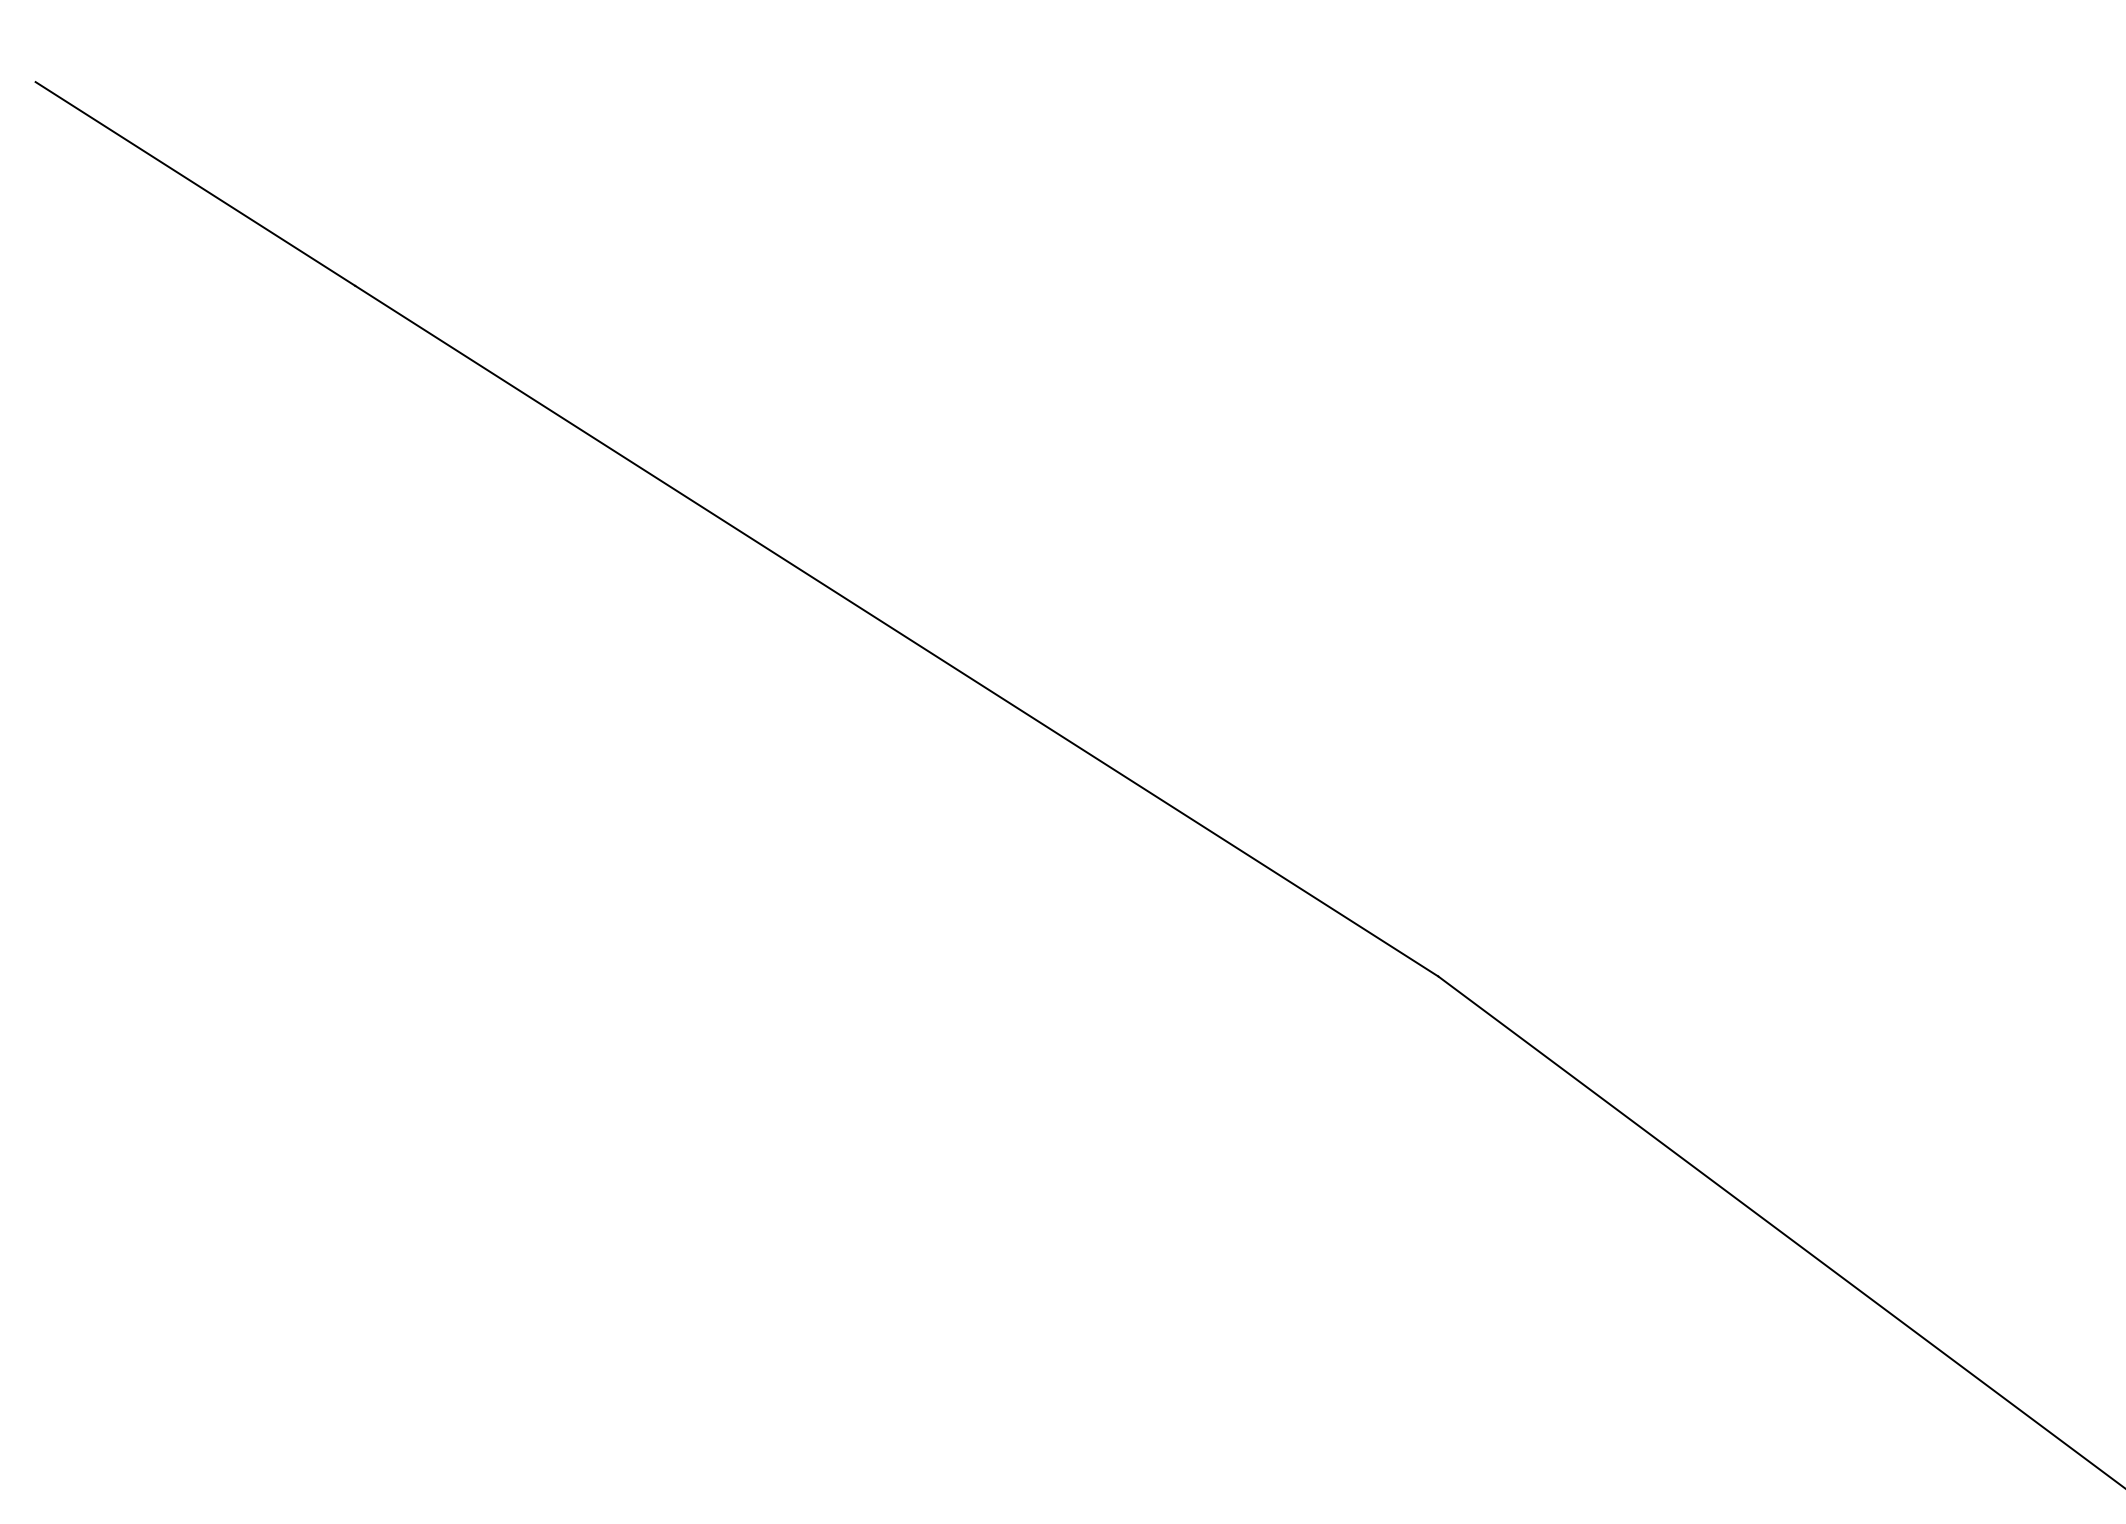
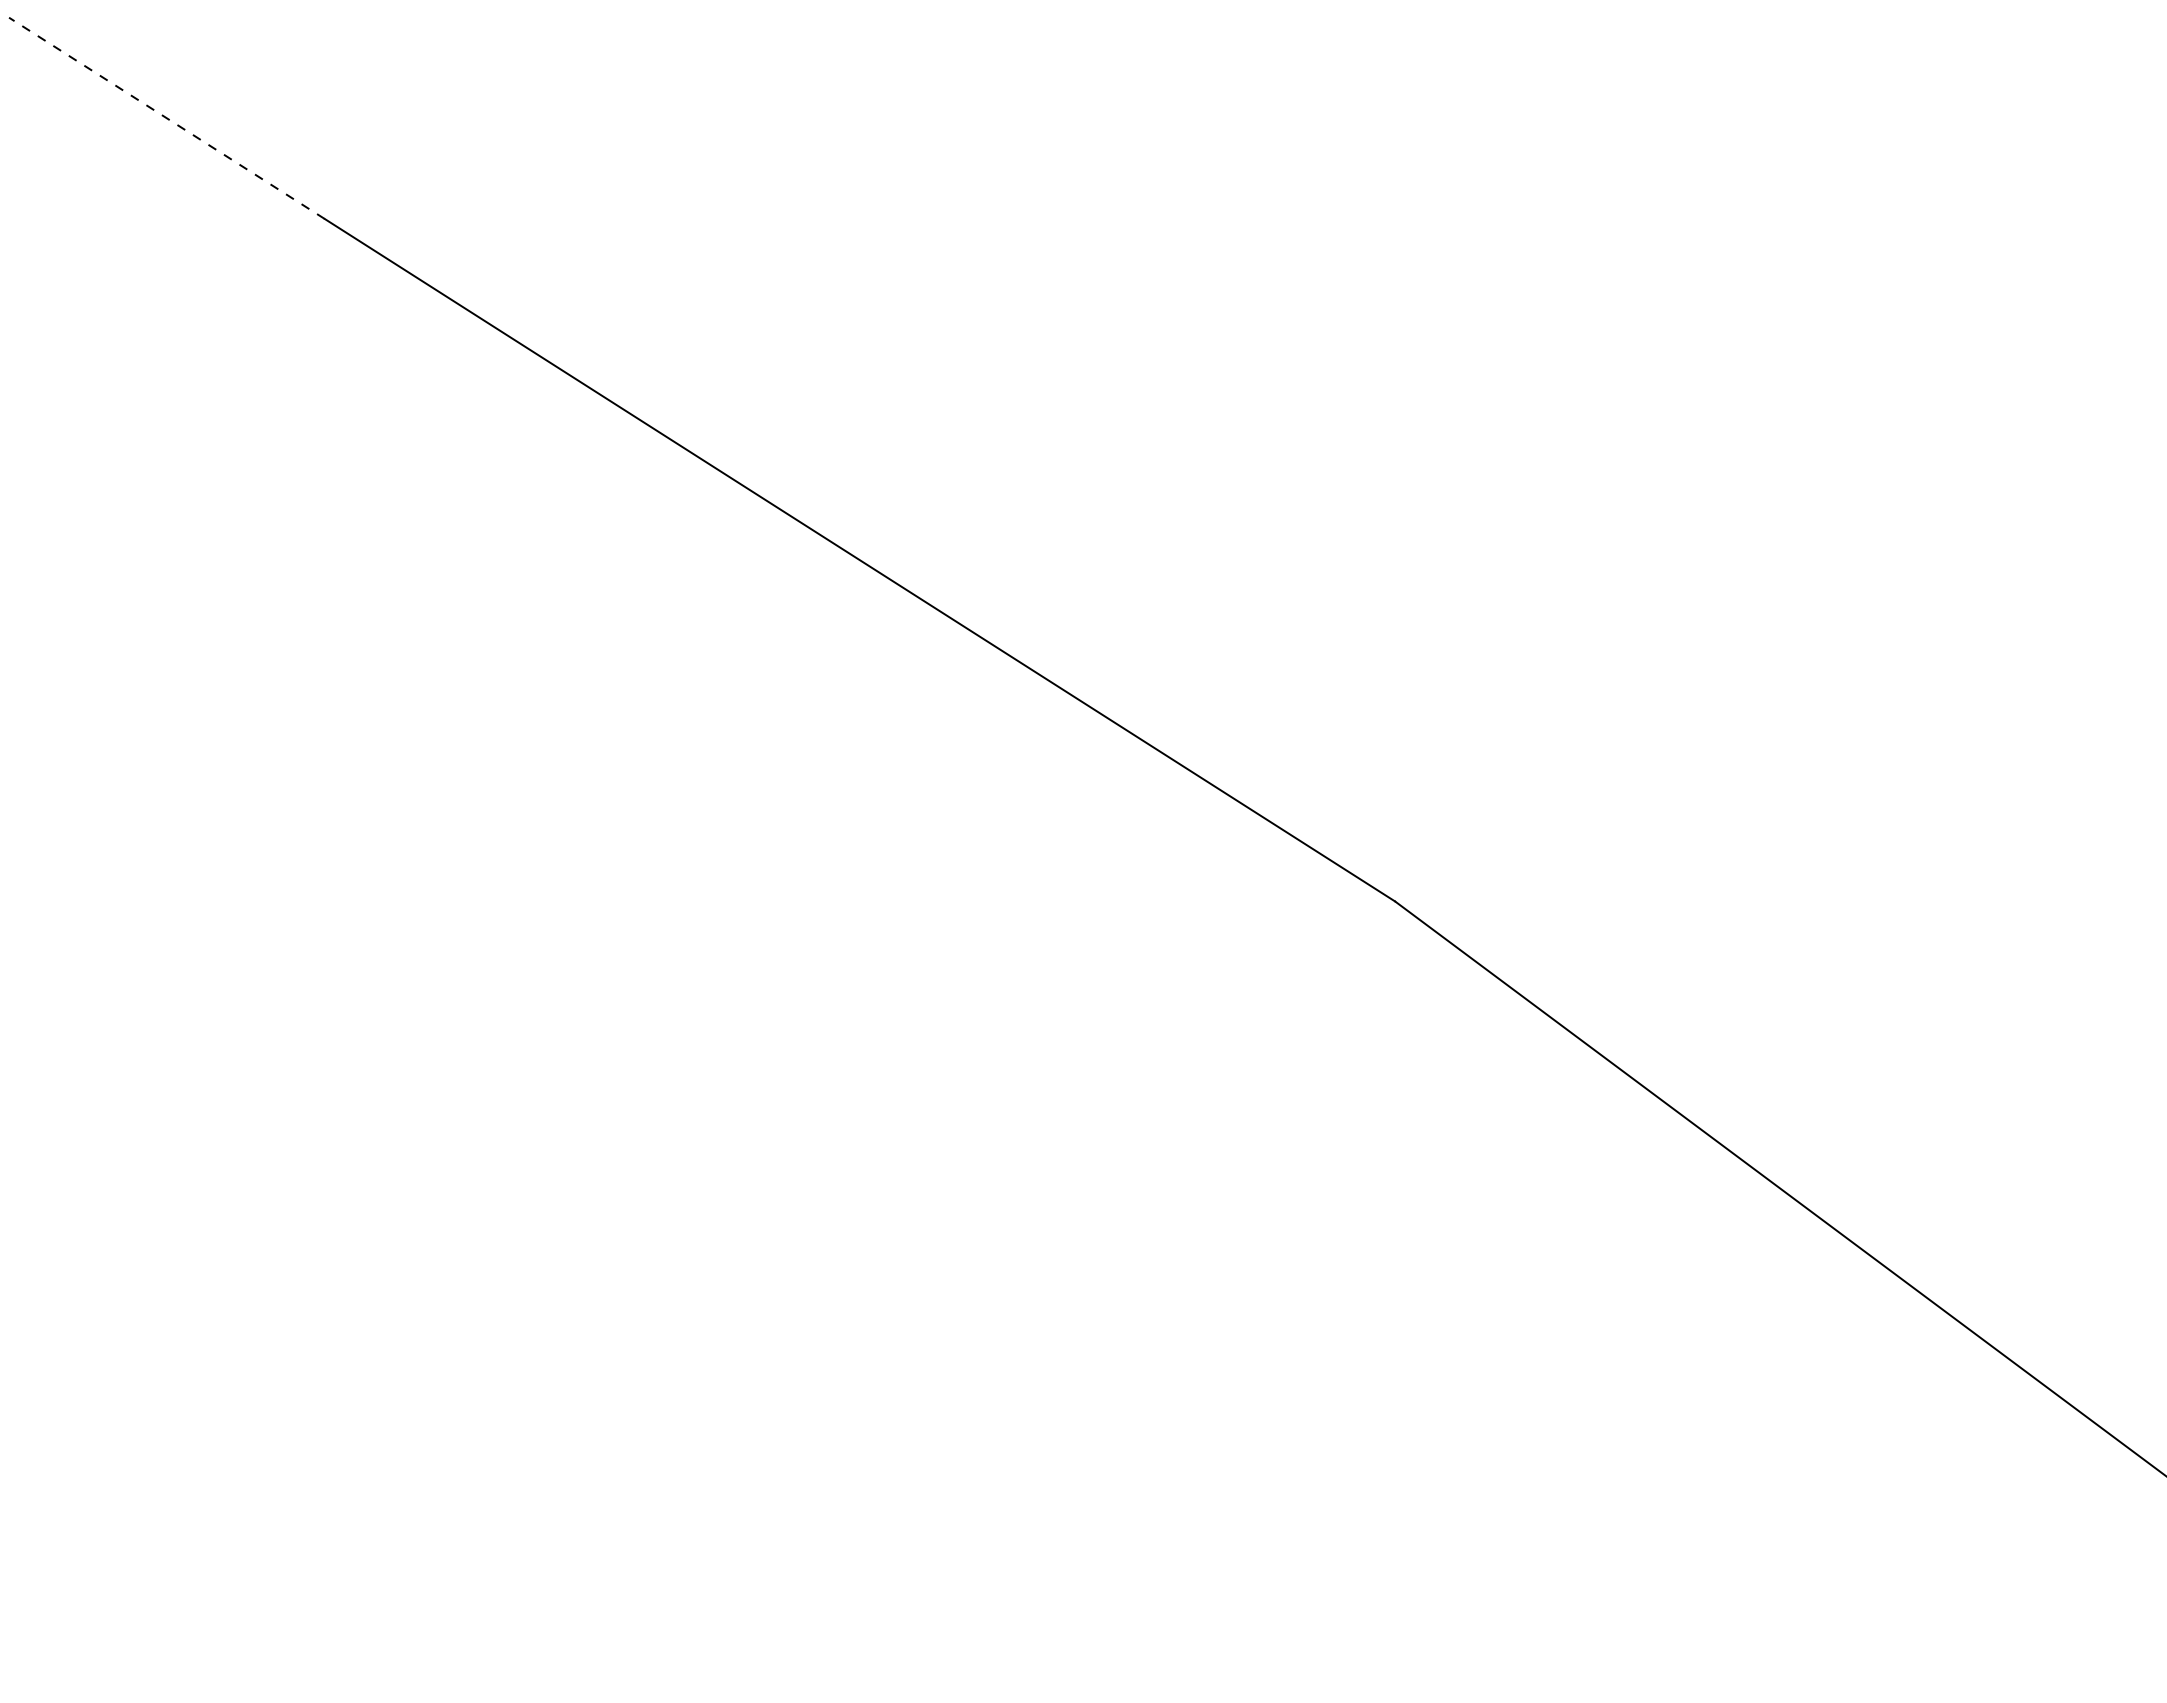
line: (194, 184) -> (166, 118), solid -> dashed

